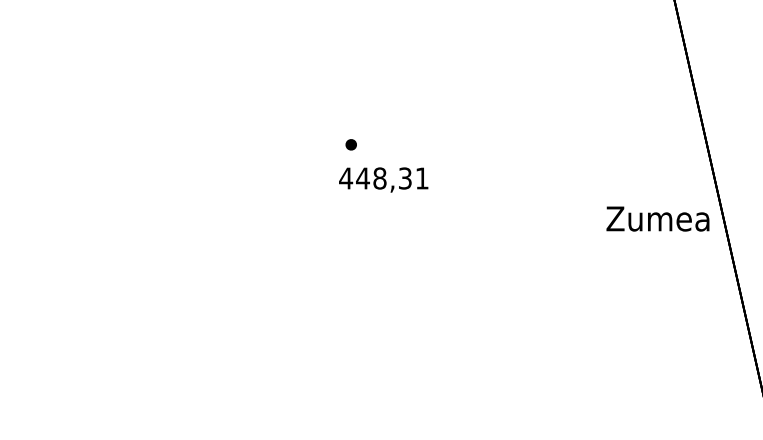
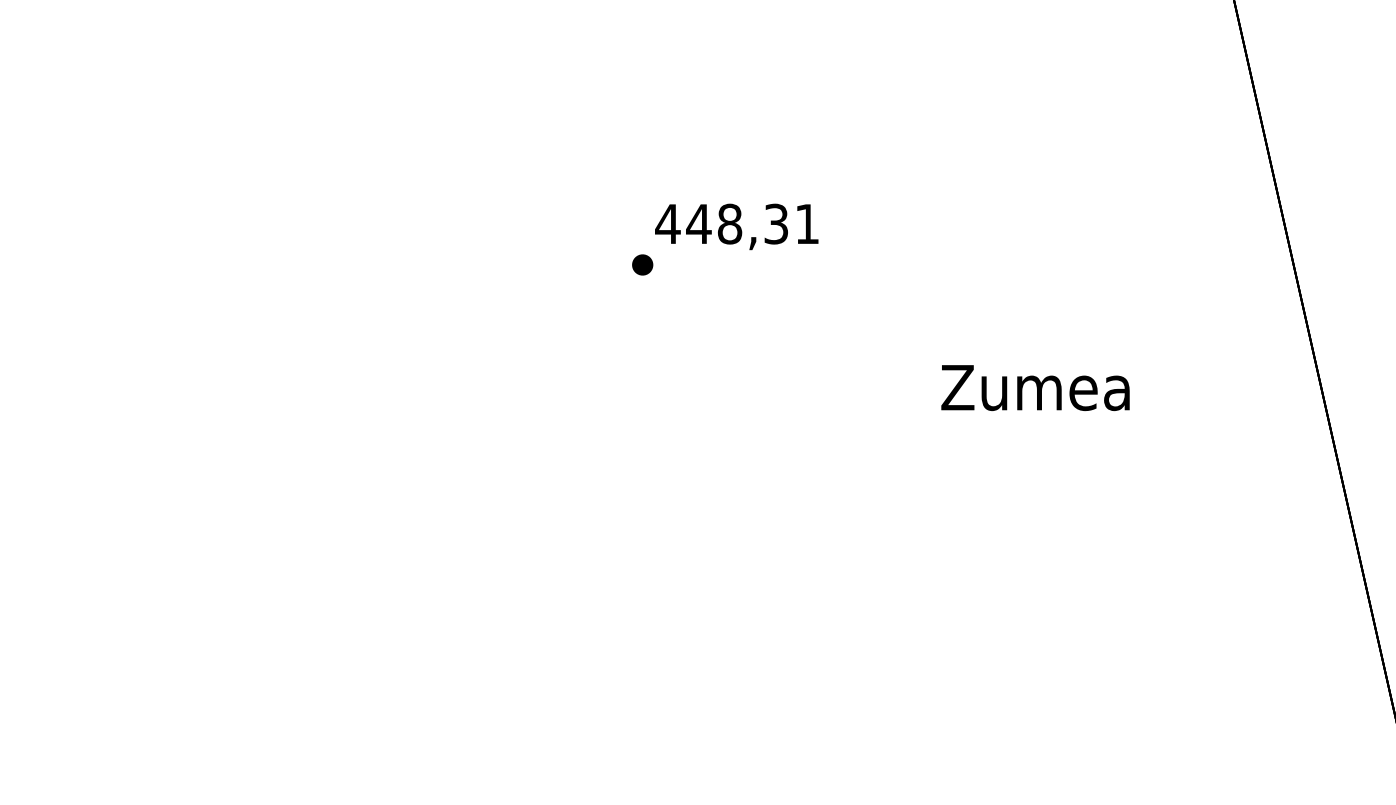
text: (383, 179) -> (736, 225), moved
text: (657, 218) -> (1034, 386), moved

